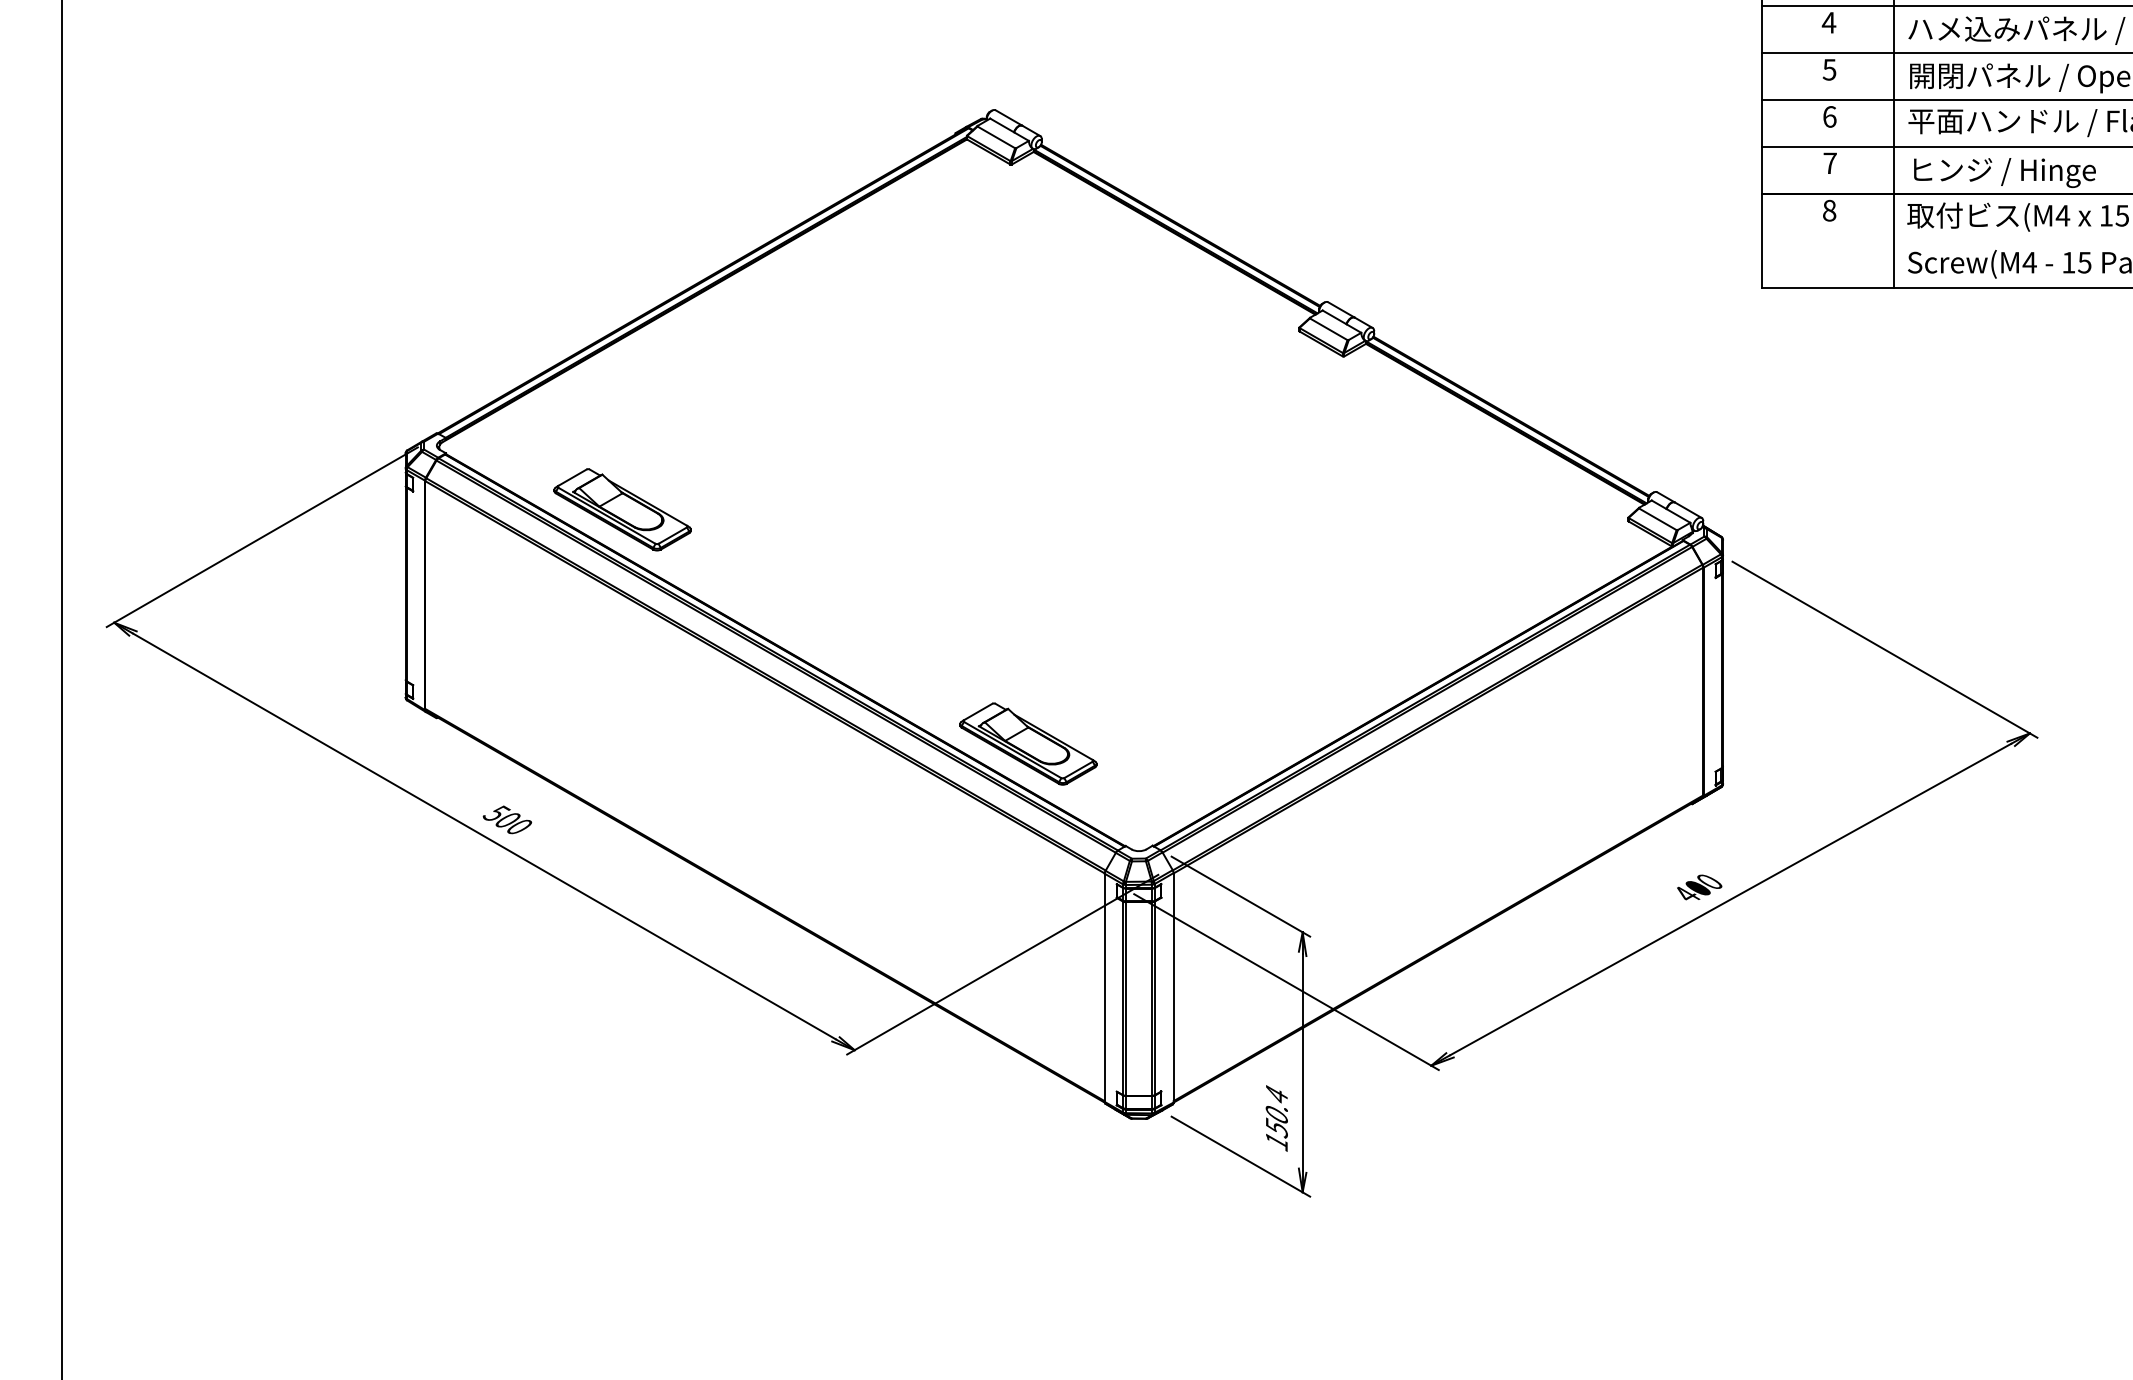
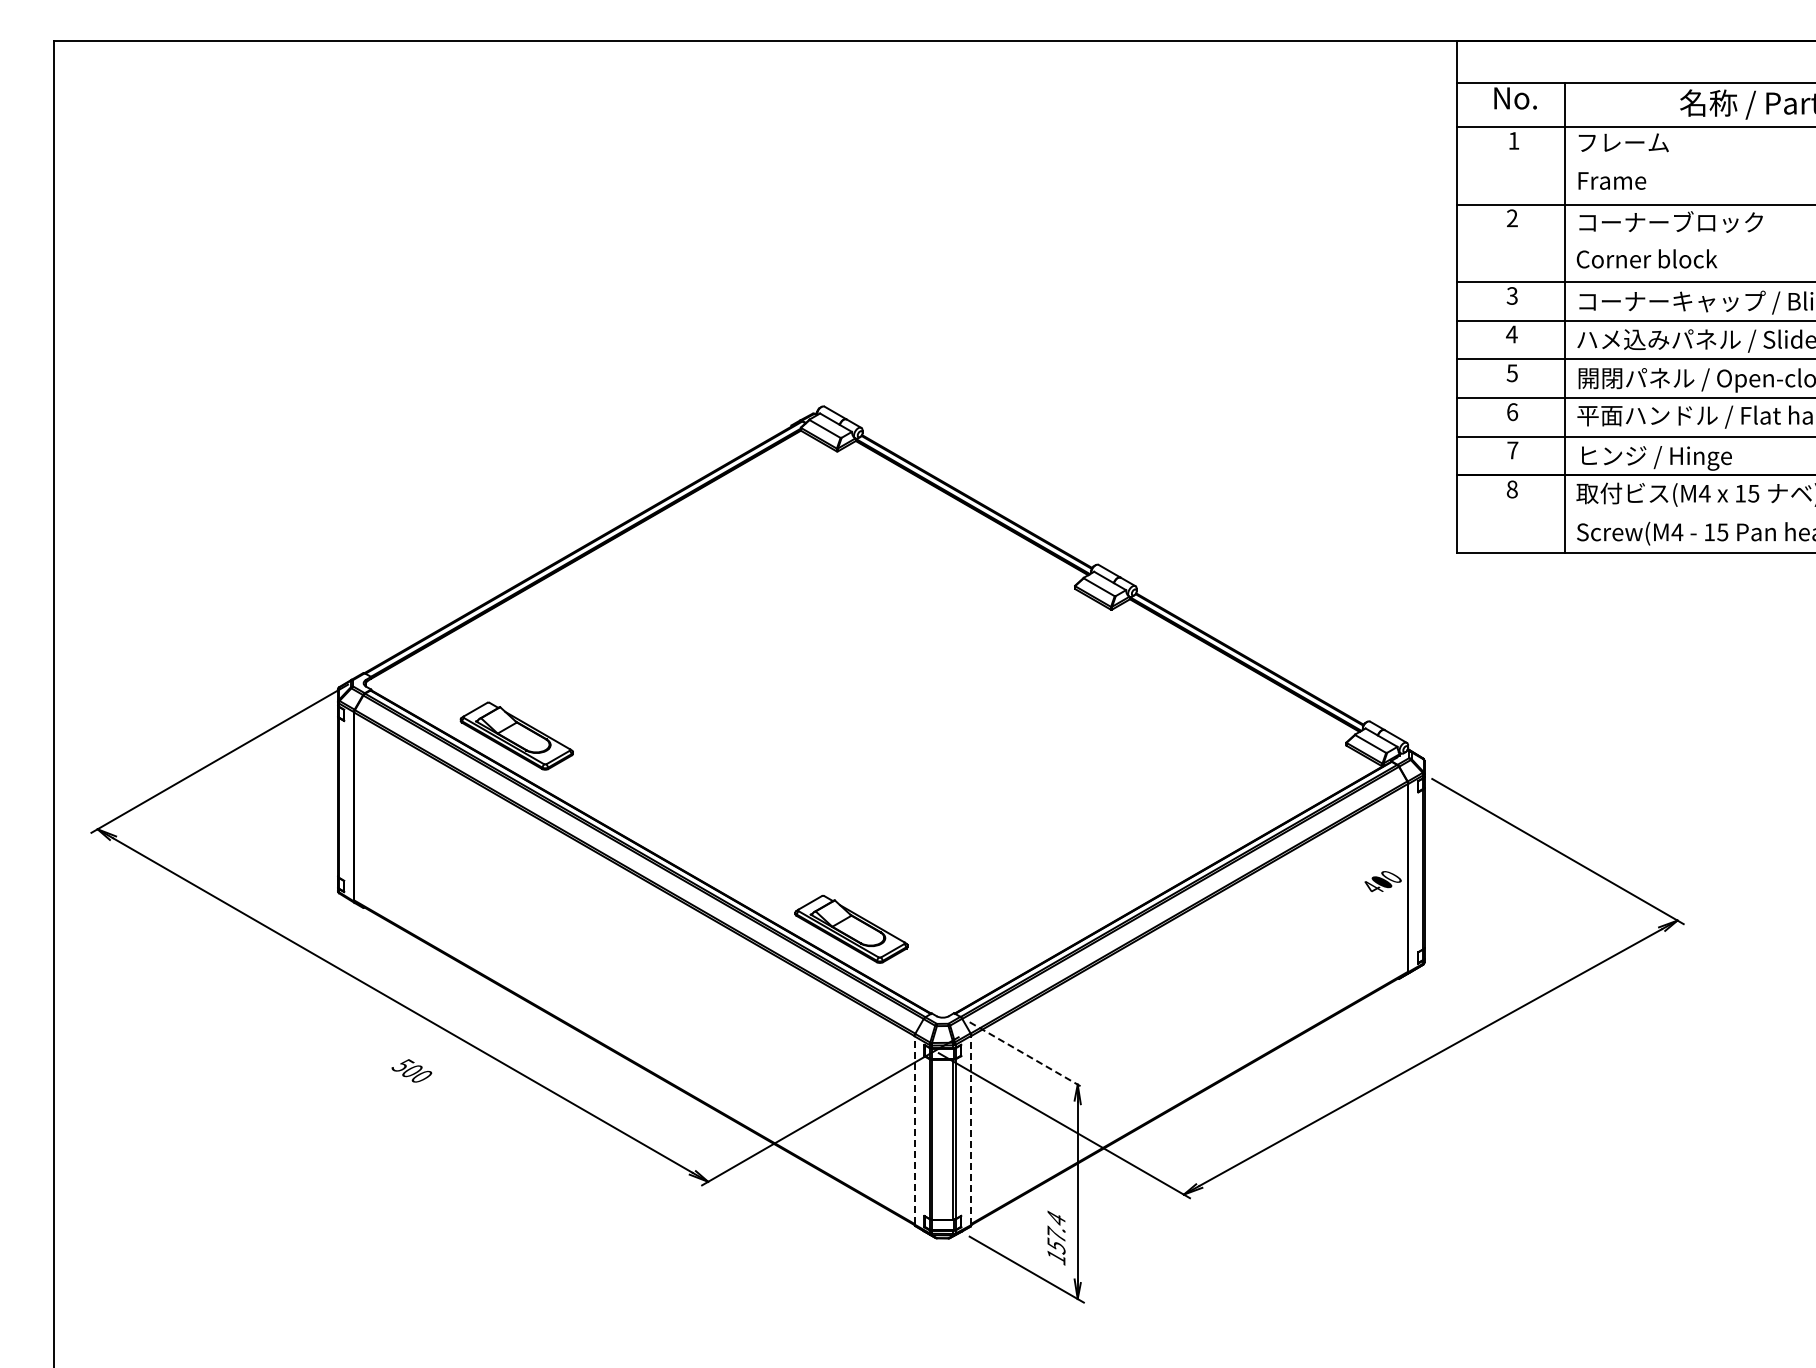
text: (506, 819) -> (411, 1070), moved
text: (1698, 887) -> (1382, 881), moved
line: (1240, 897) -> (1026, 1055), solid -> dashed
line: (1104, 986) -> (914, 1129), solid -> dashed
line: (1173, 987) -> (971, 1130), solid -> dashed
text: (1276, 1112) -> (1056, 1233), 150.4 -> 157.4

